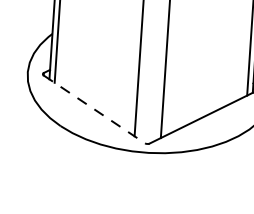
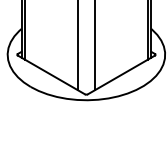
line: (94, 108) -> (51, 74), dashed -> solid

